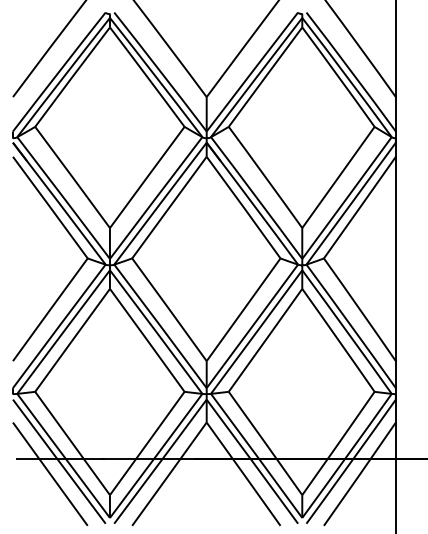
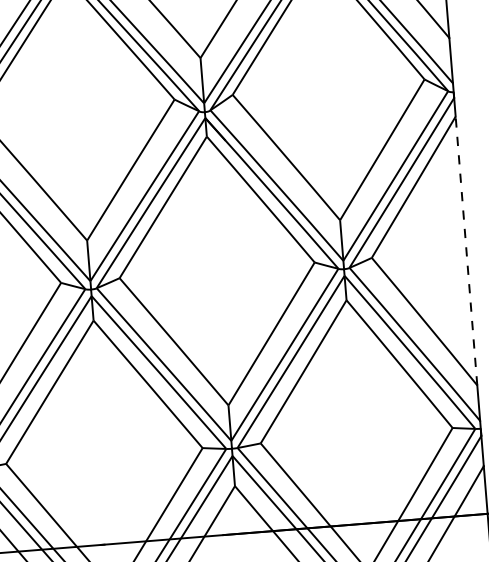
line: (395, 258) -> (465, 250), solid -> dashed

